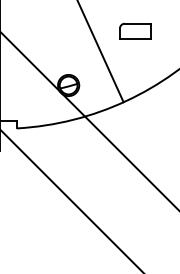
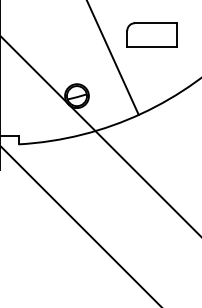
part: (134, 30) -> (151, 34), size x1.43

